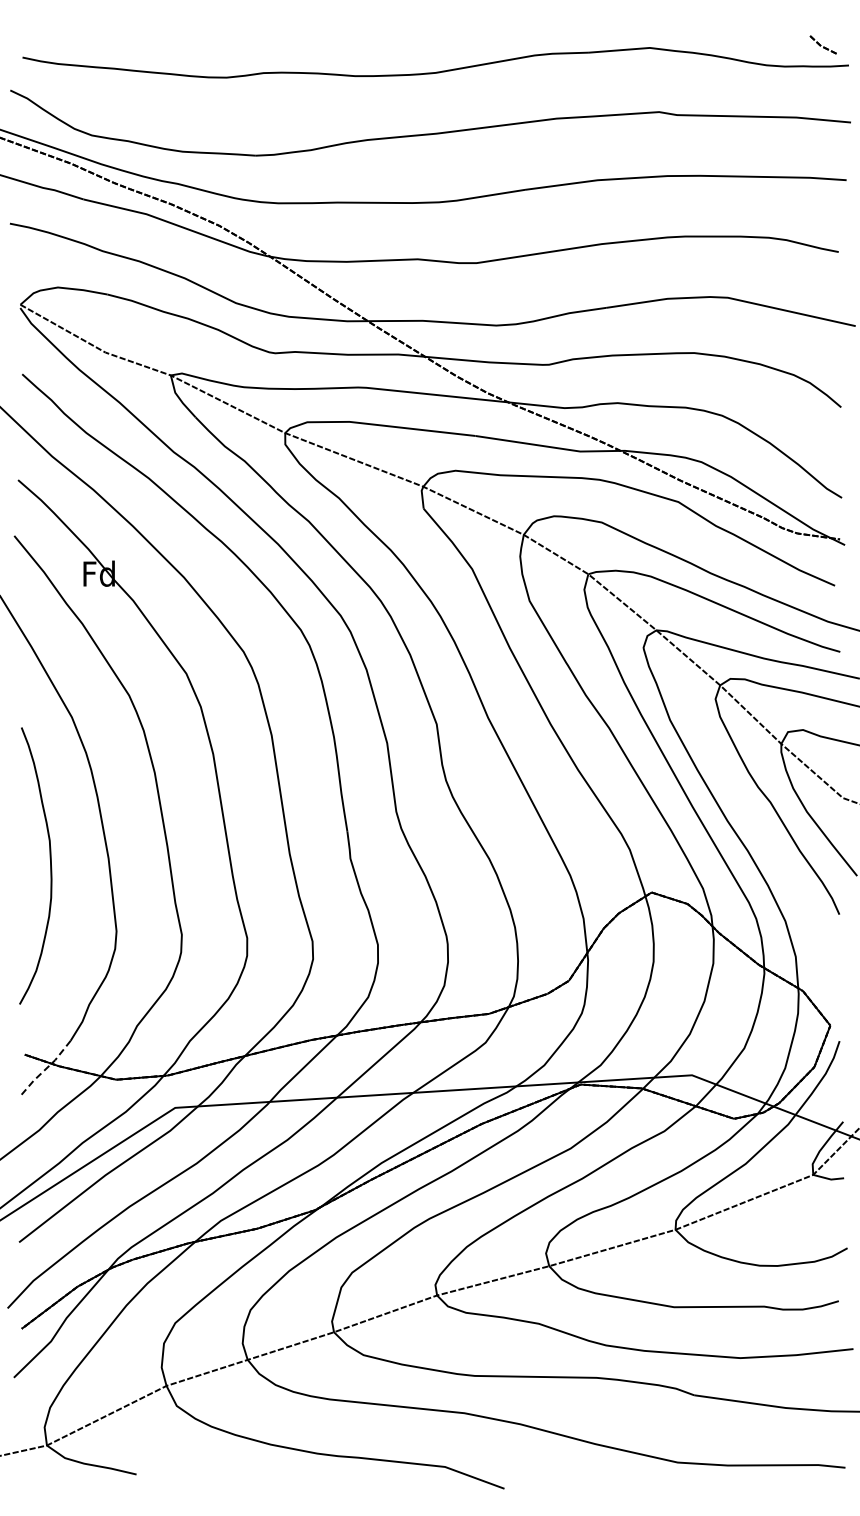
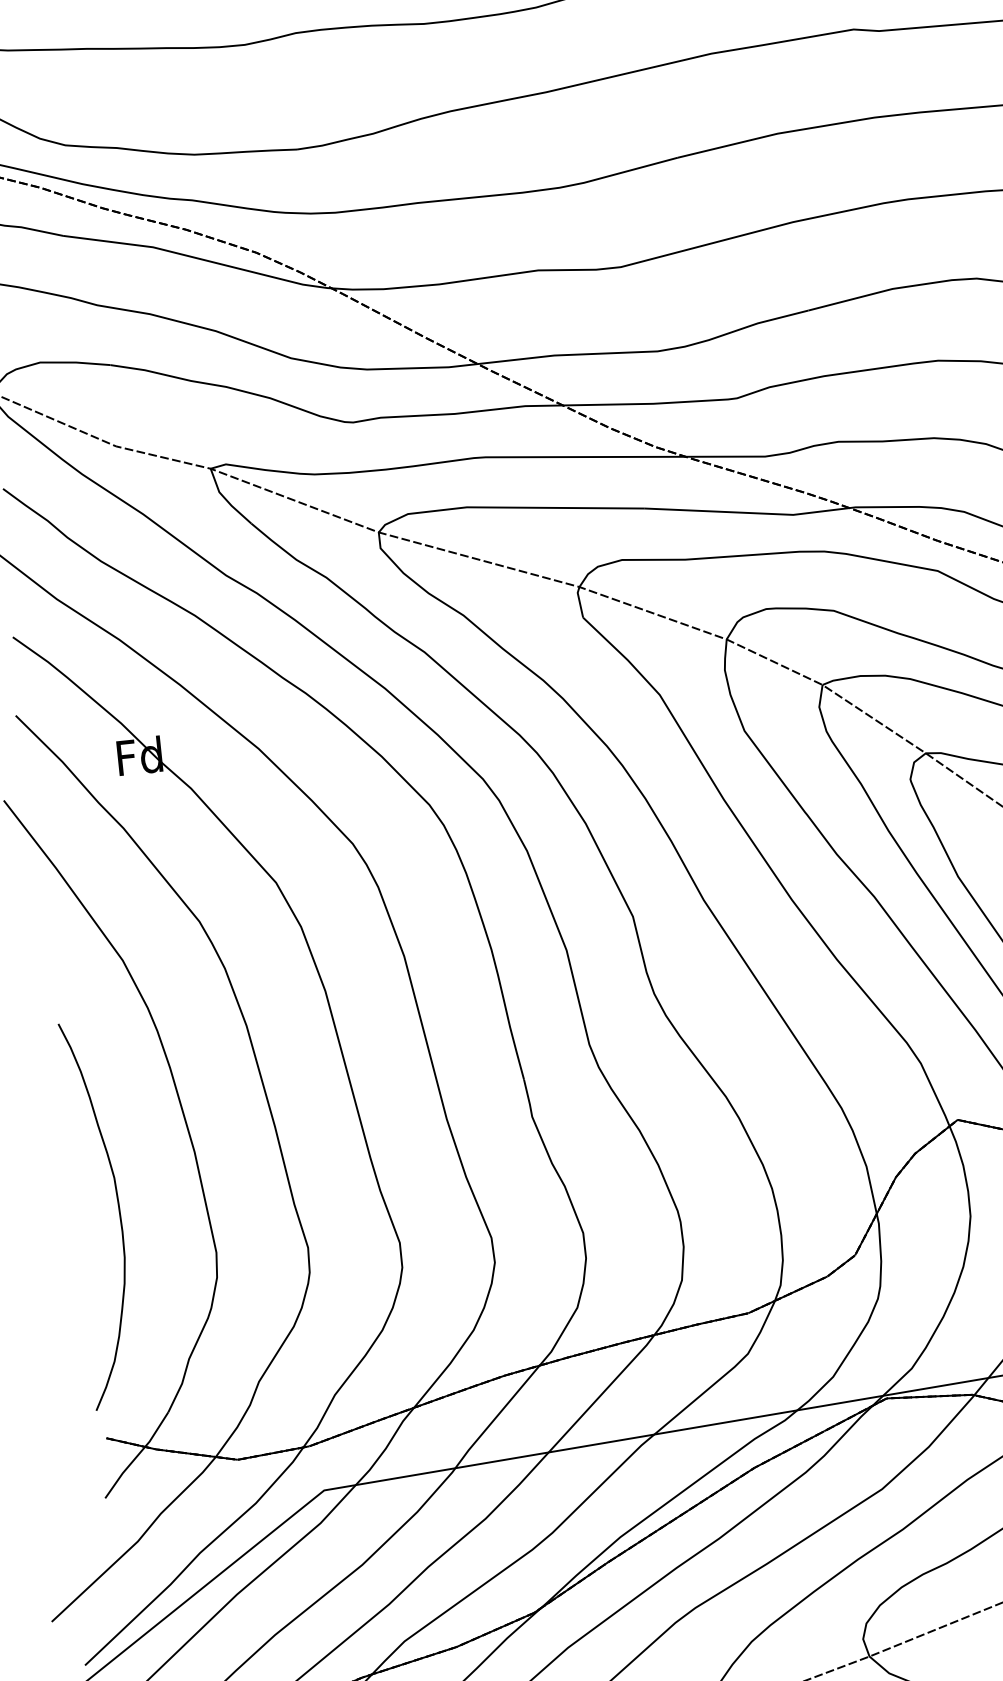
curve: (50, 865) -> (118, 1212), moved
line: (45, 1069) -> (137, 1455), dashed -> solid

